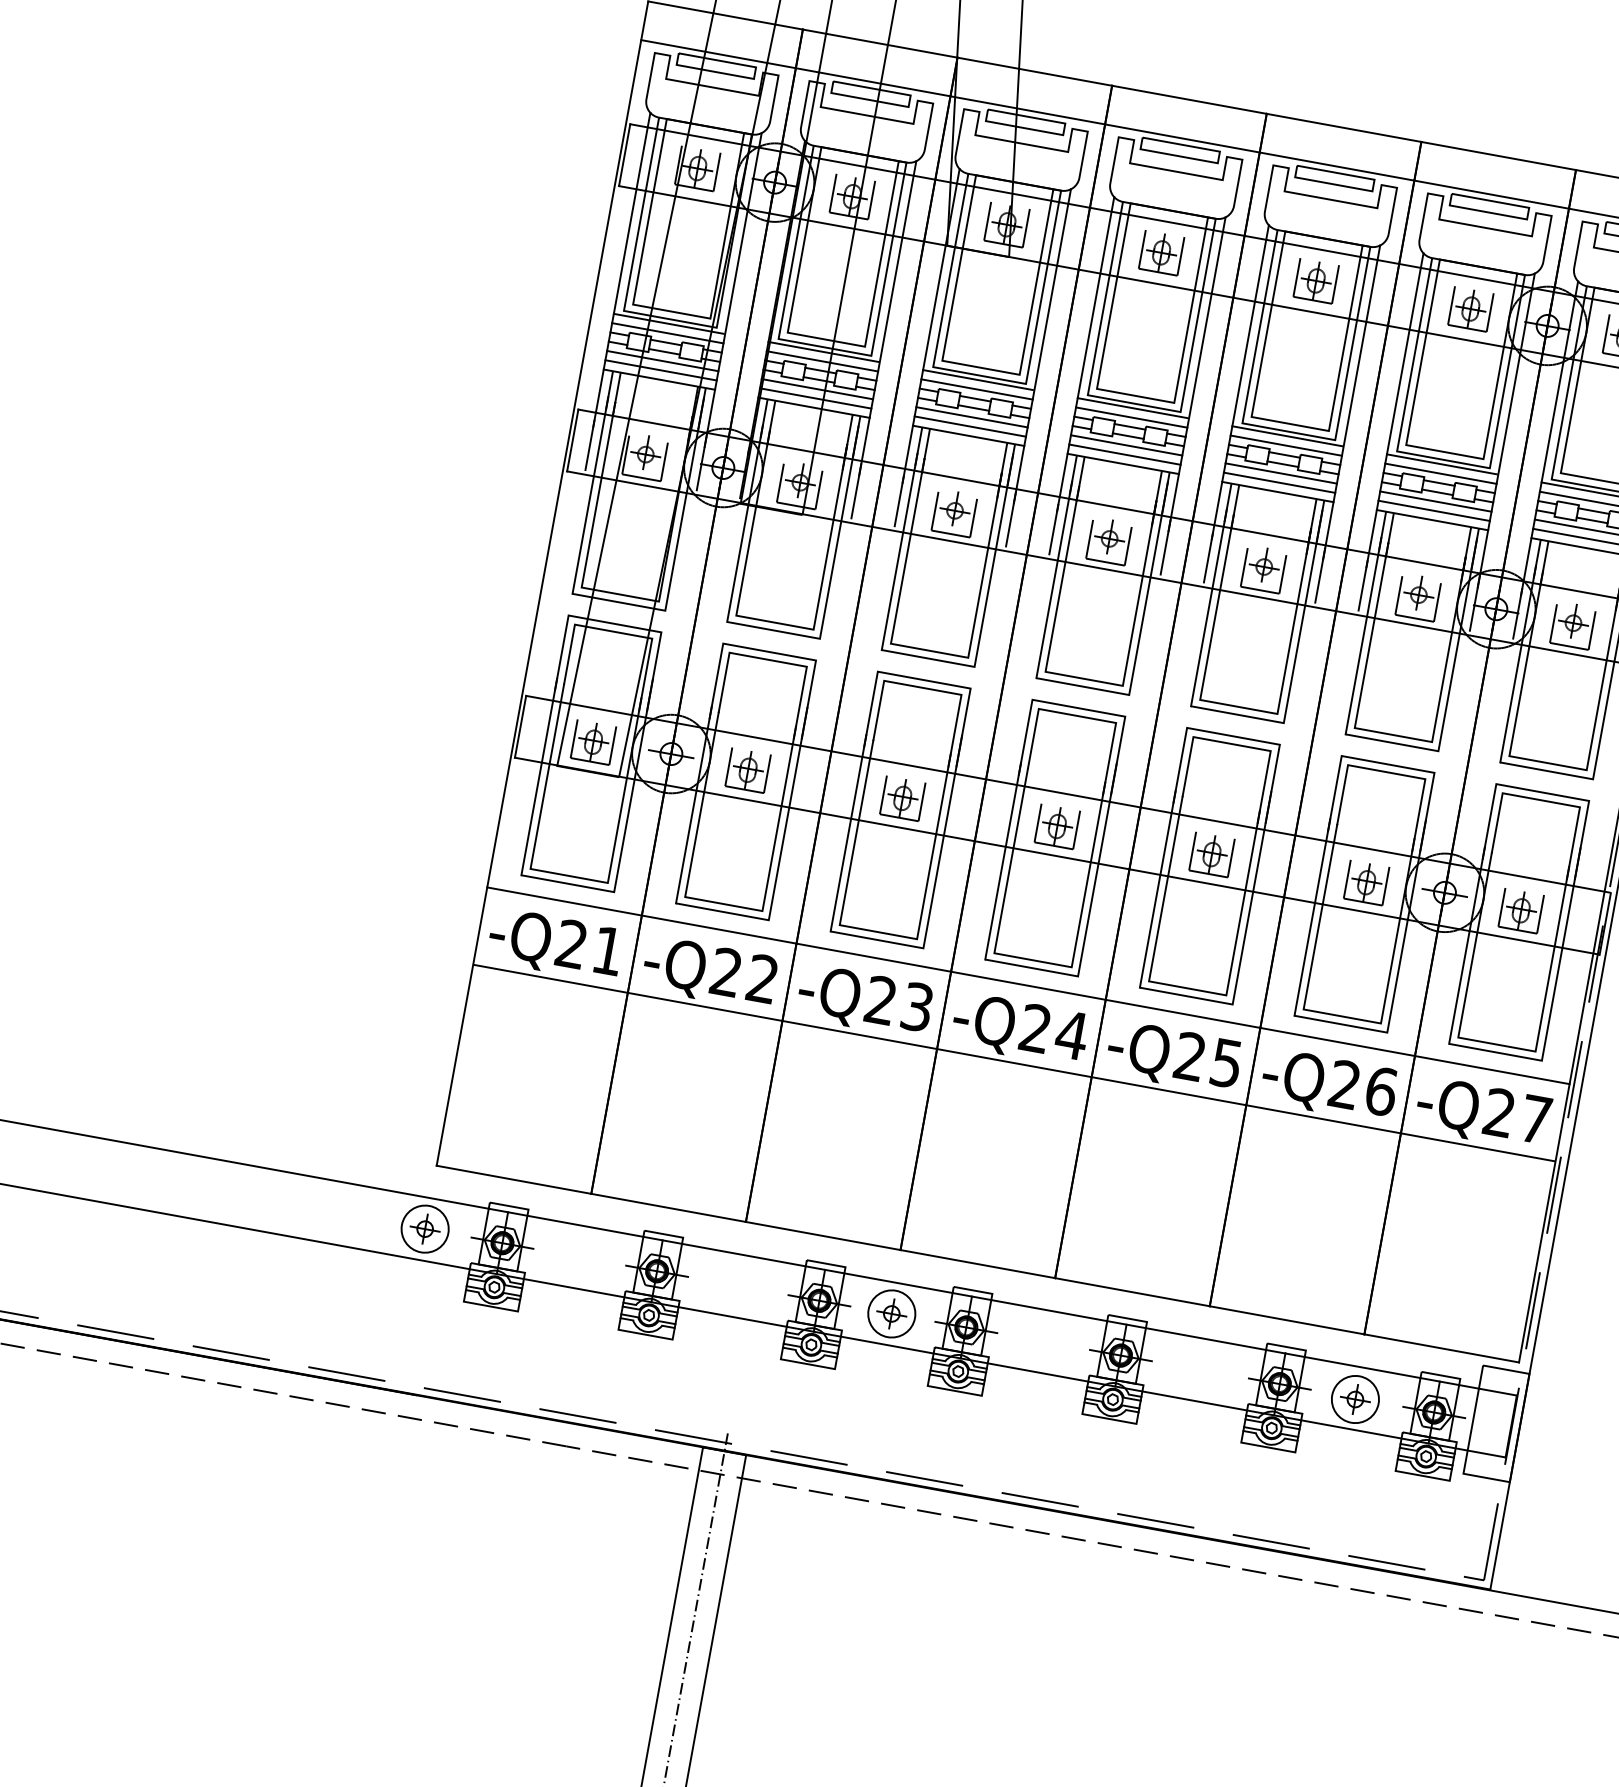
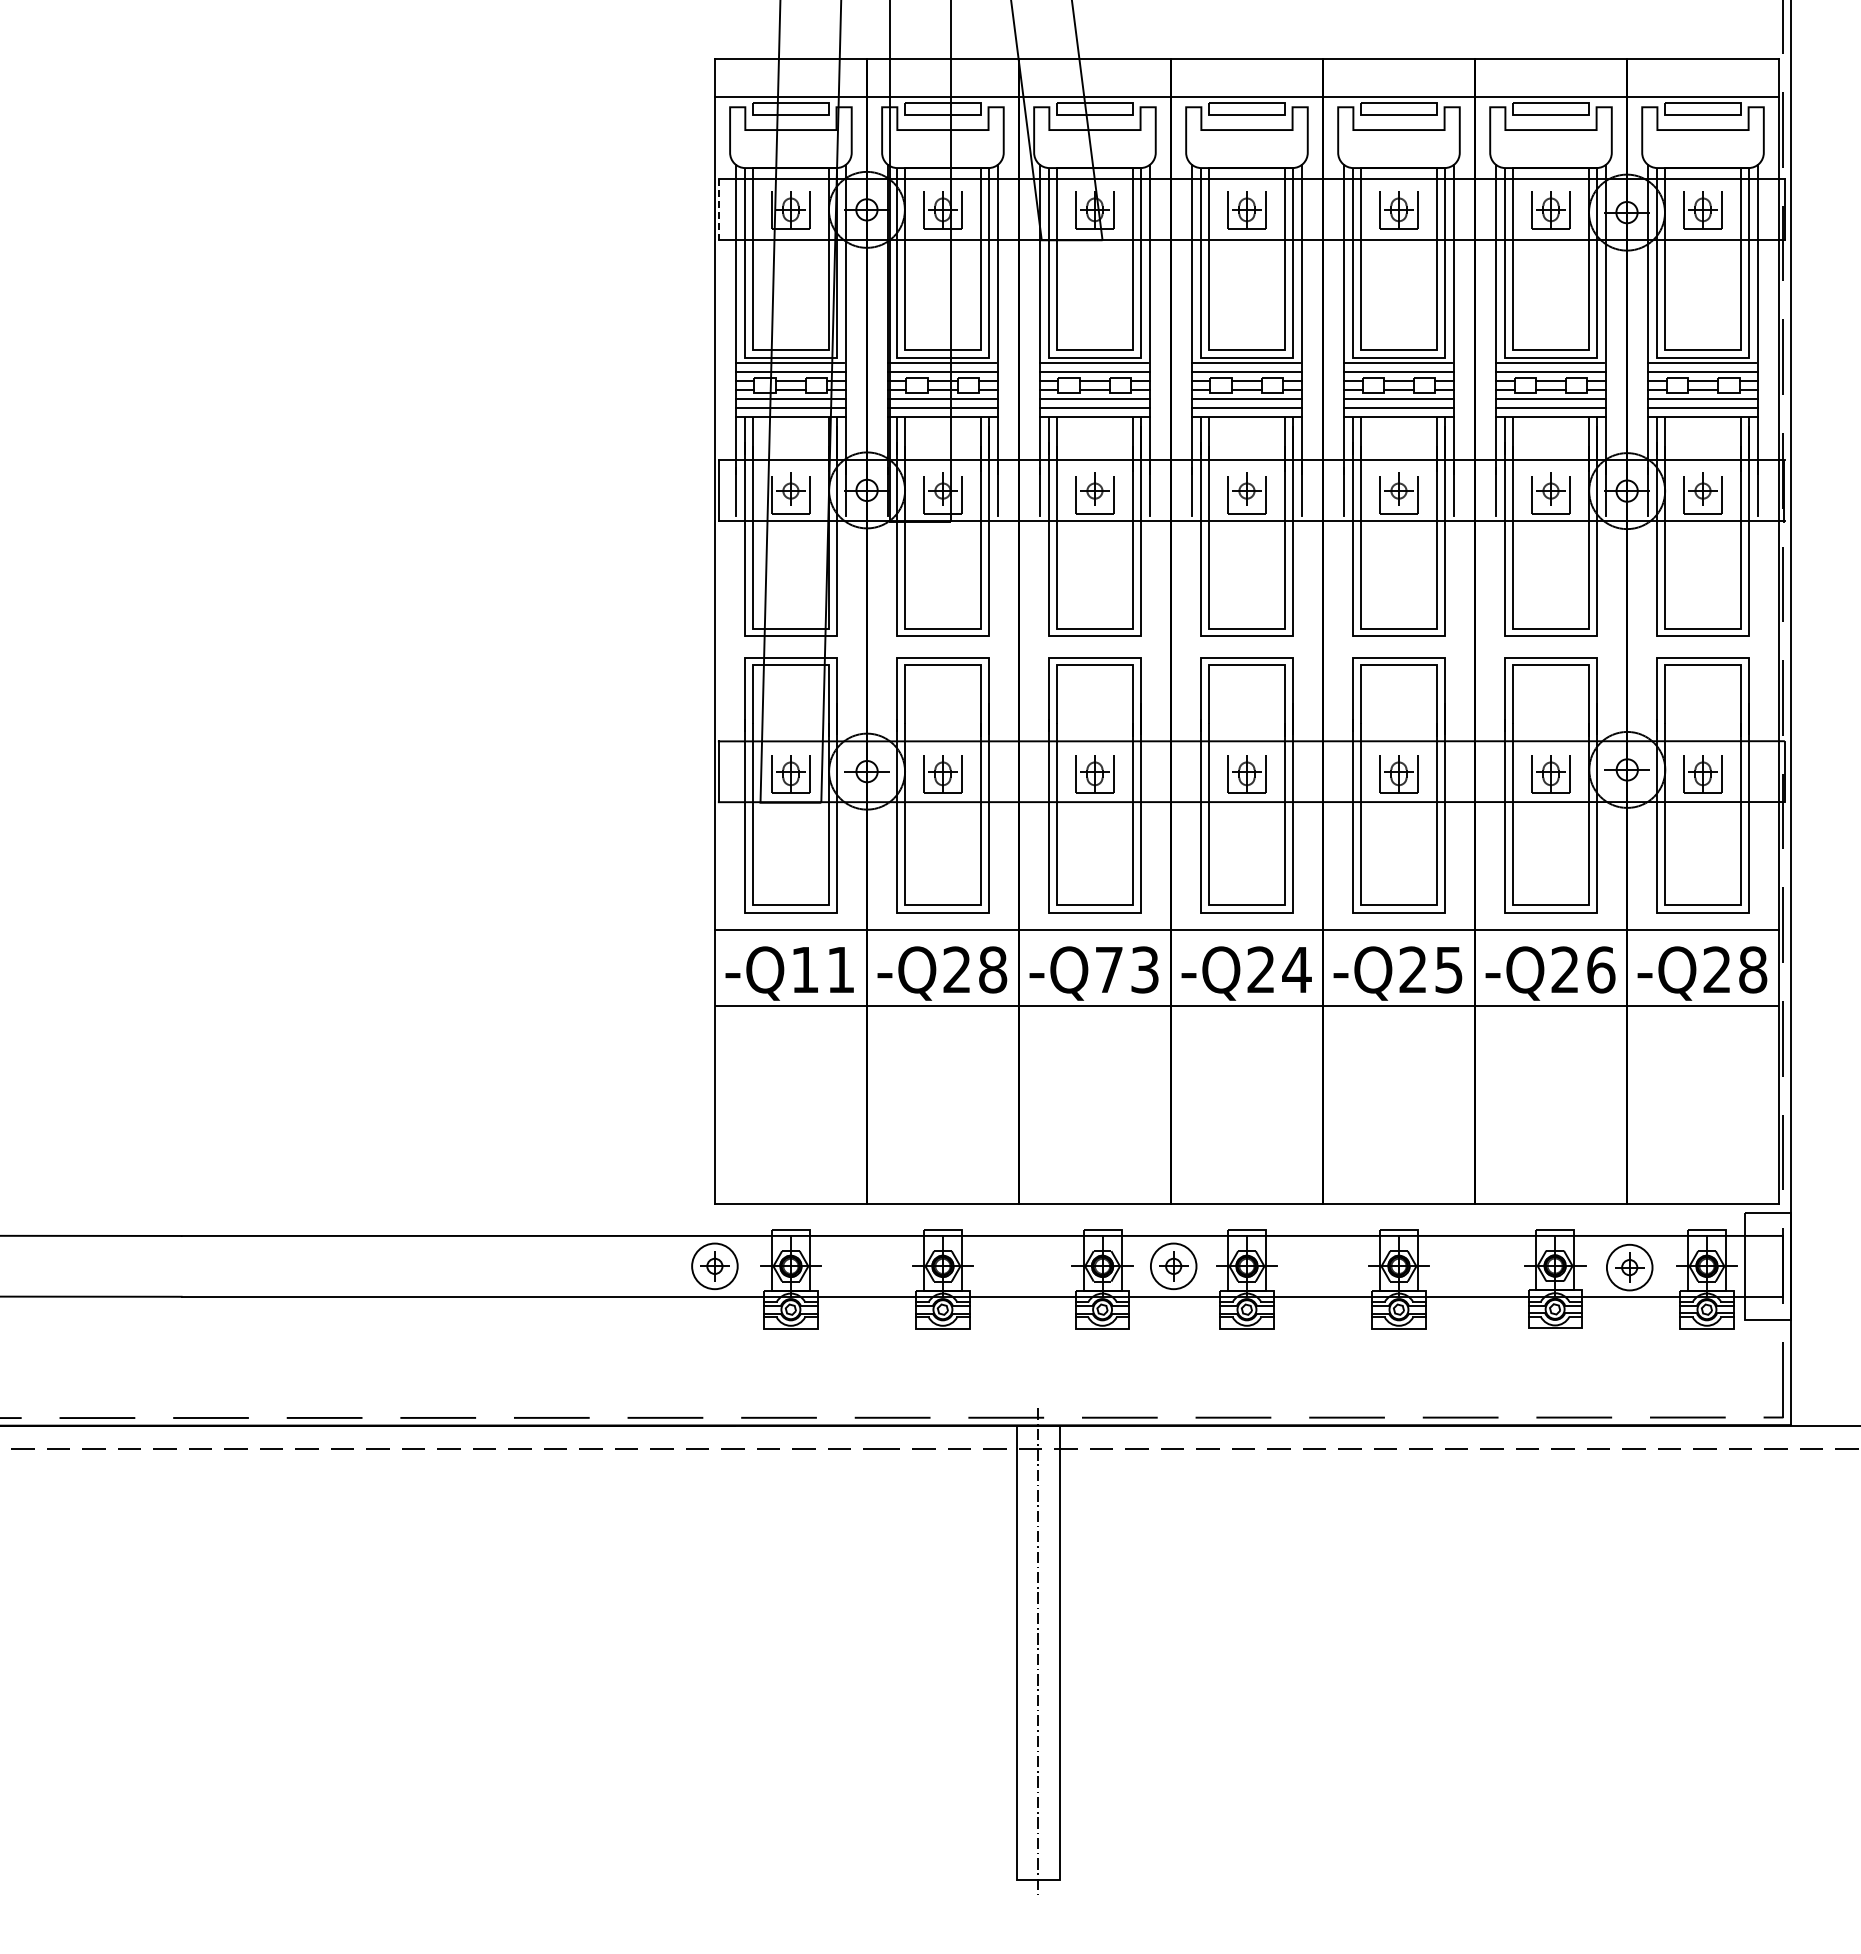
line: (625, 156) -> (719, 210), solid -> dashed
text: (571, 943) -> (804, 969), -Q21 -> -Q11
text: (763, 978) -> (993, 969), -Q22 -> -Q28
text: (880, 999) -> (1108, 969), -Q23 -> -Q73
text: (1536, 1119) -> (1753, 969), -Q27 -> -Q28

